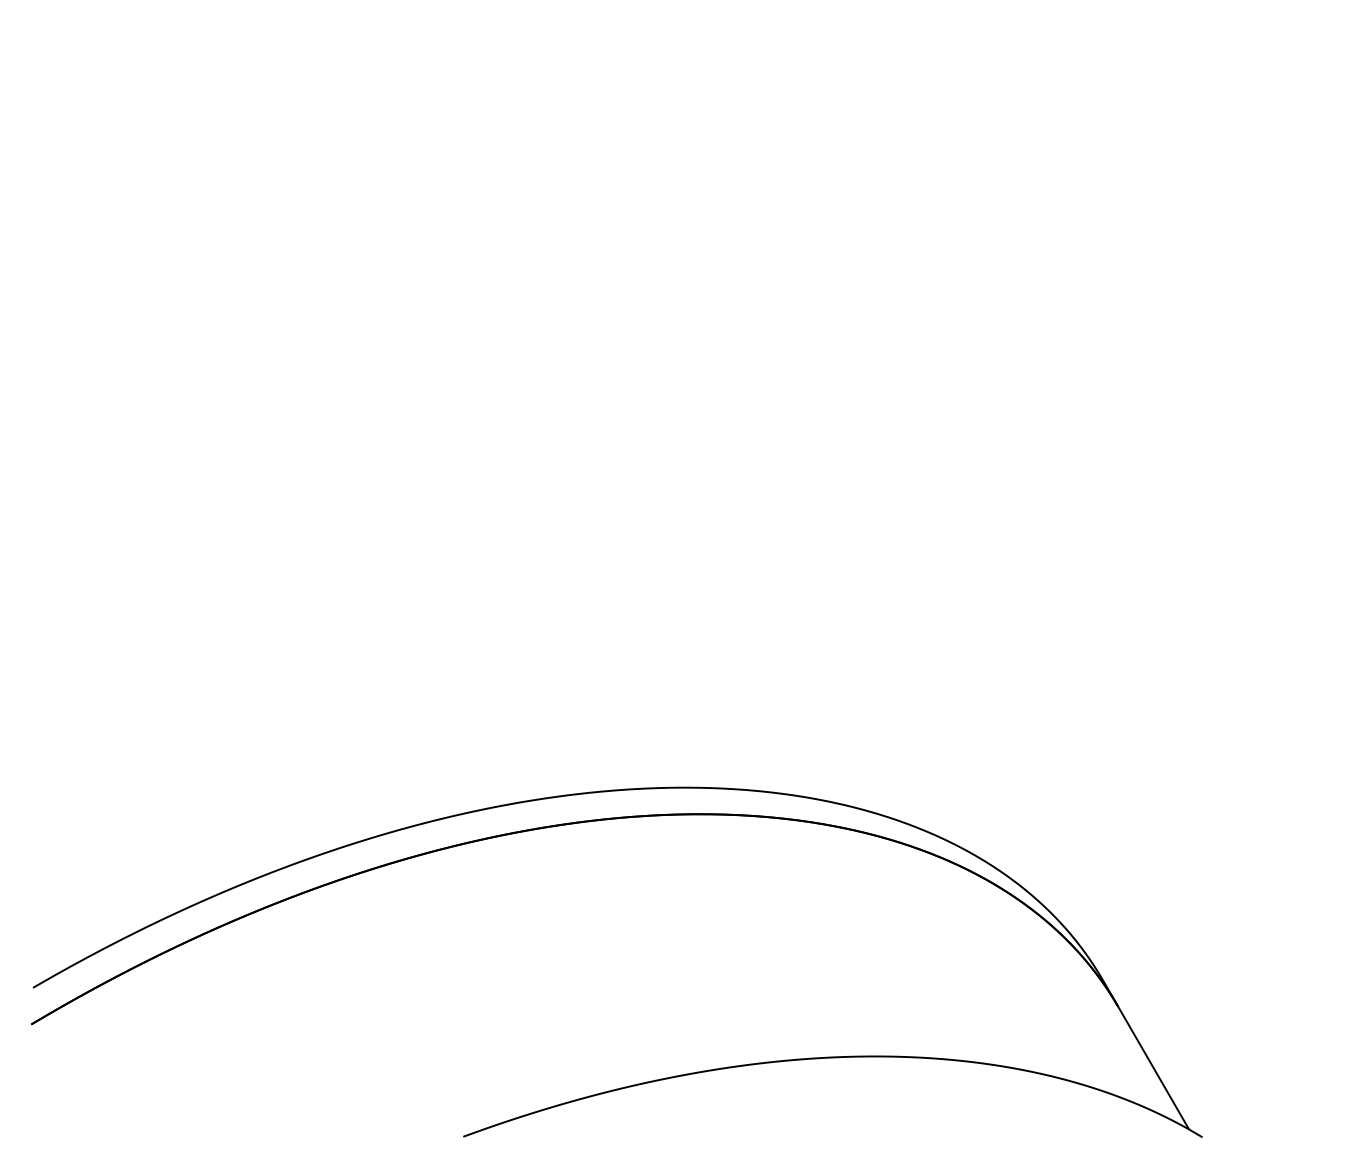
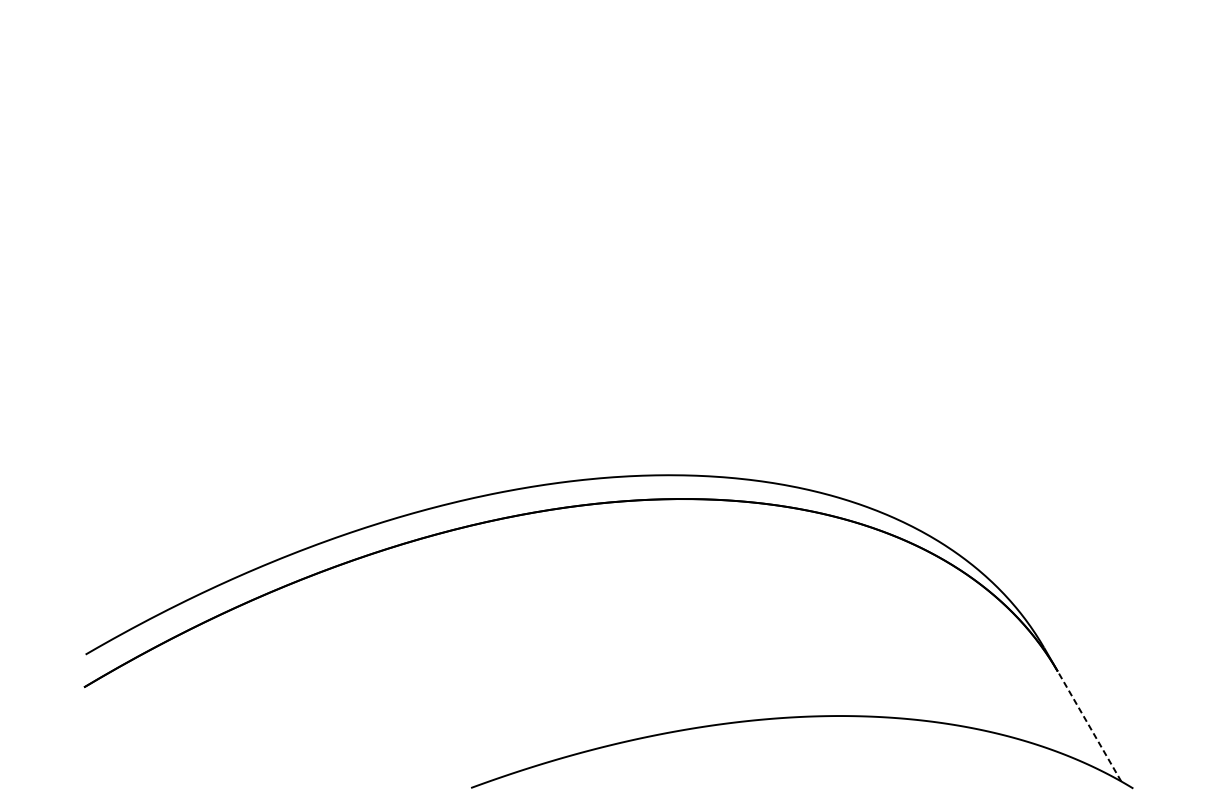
line: (1153, 1068) -> (1089, 726), solid -> dashed

